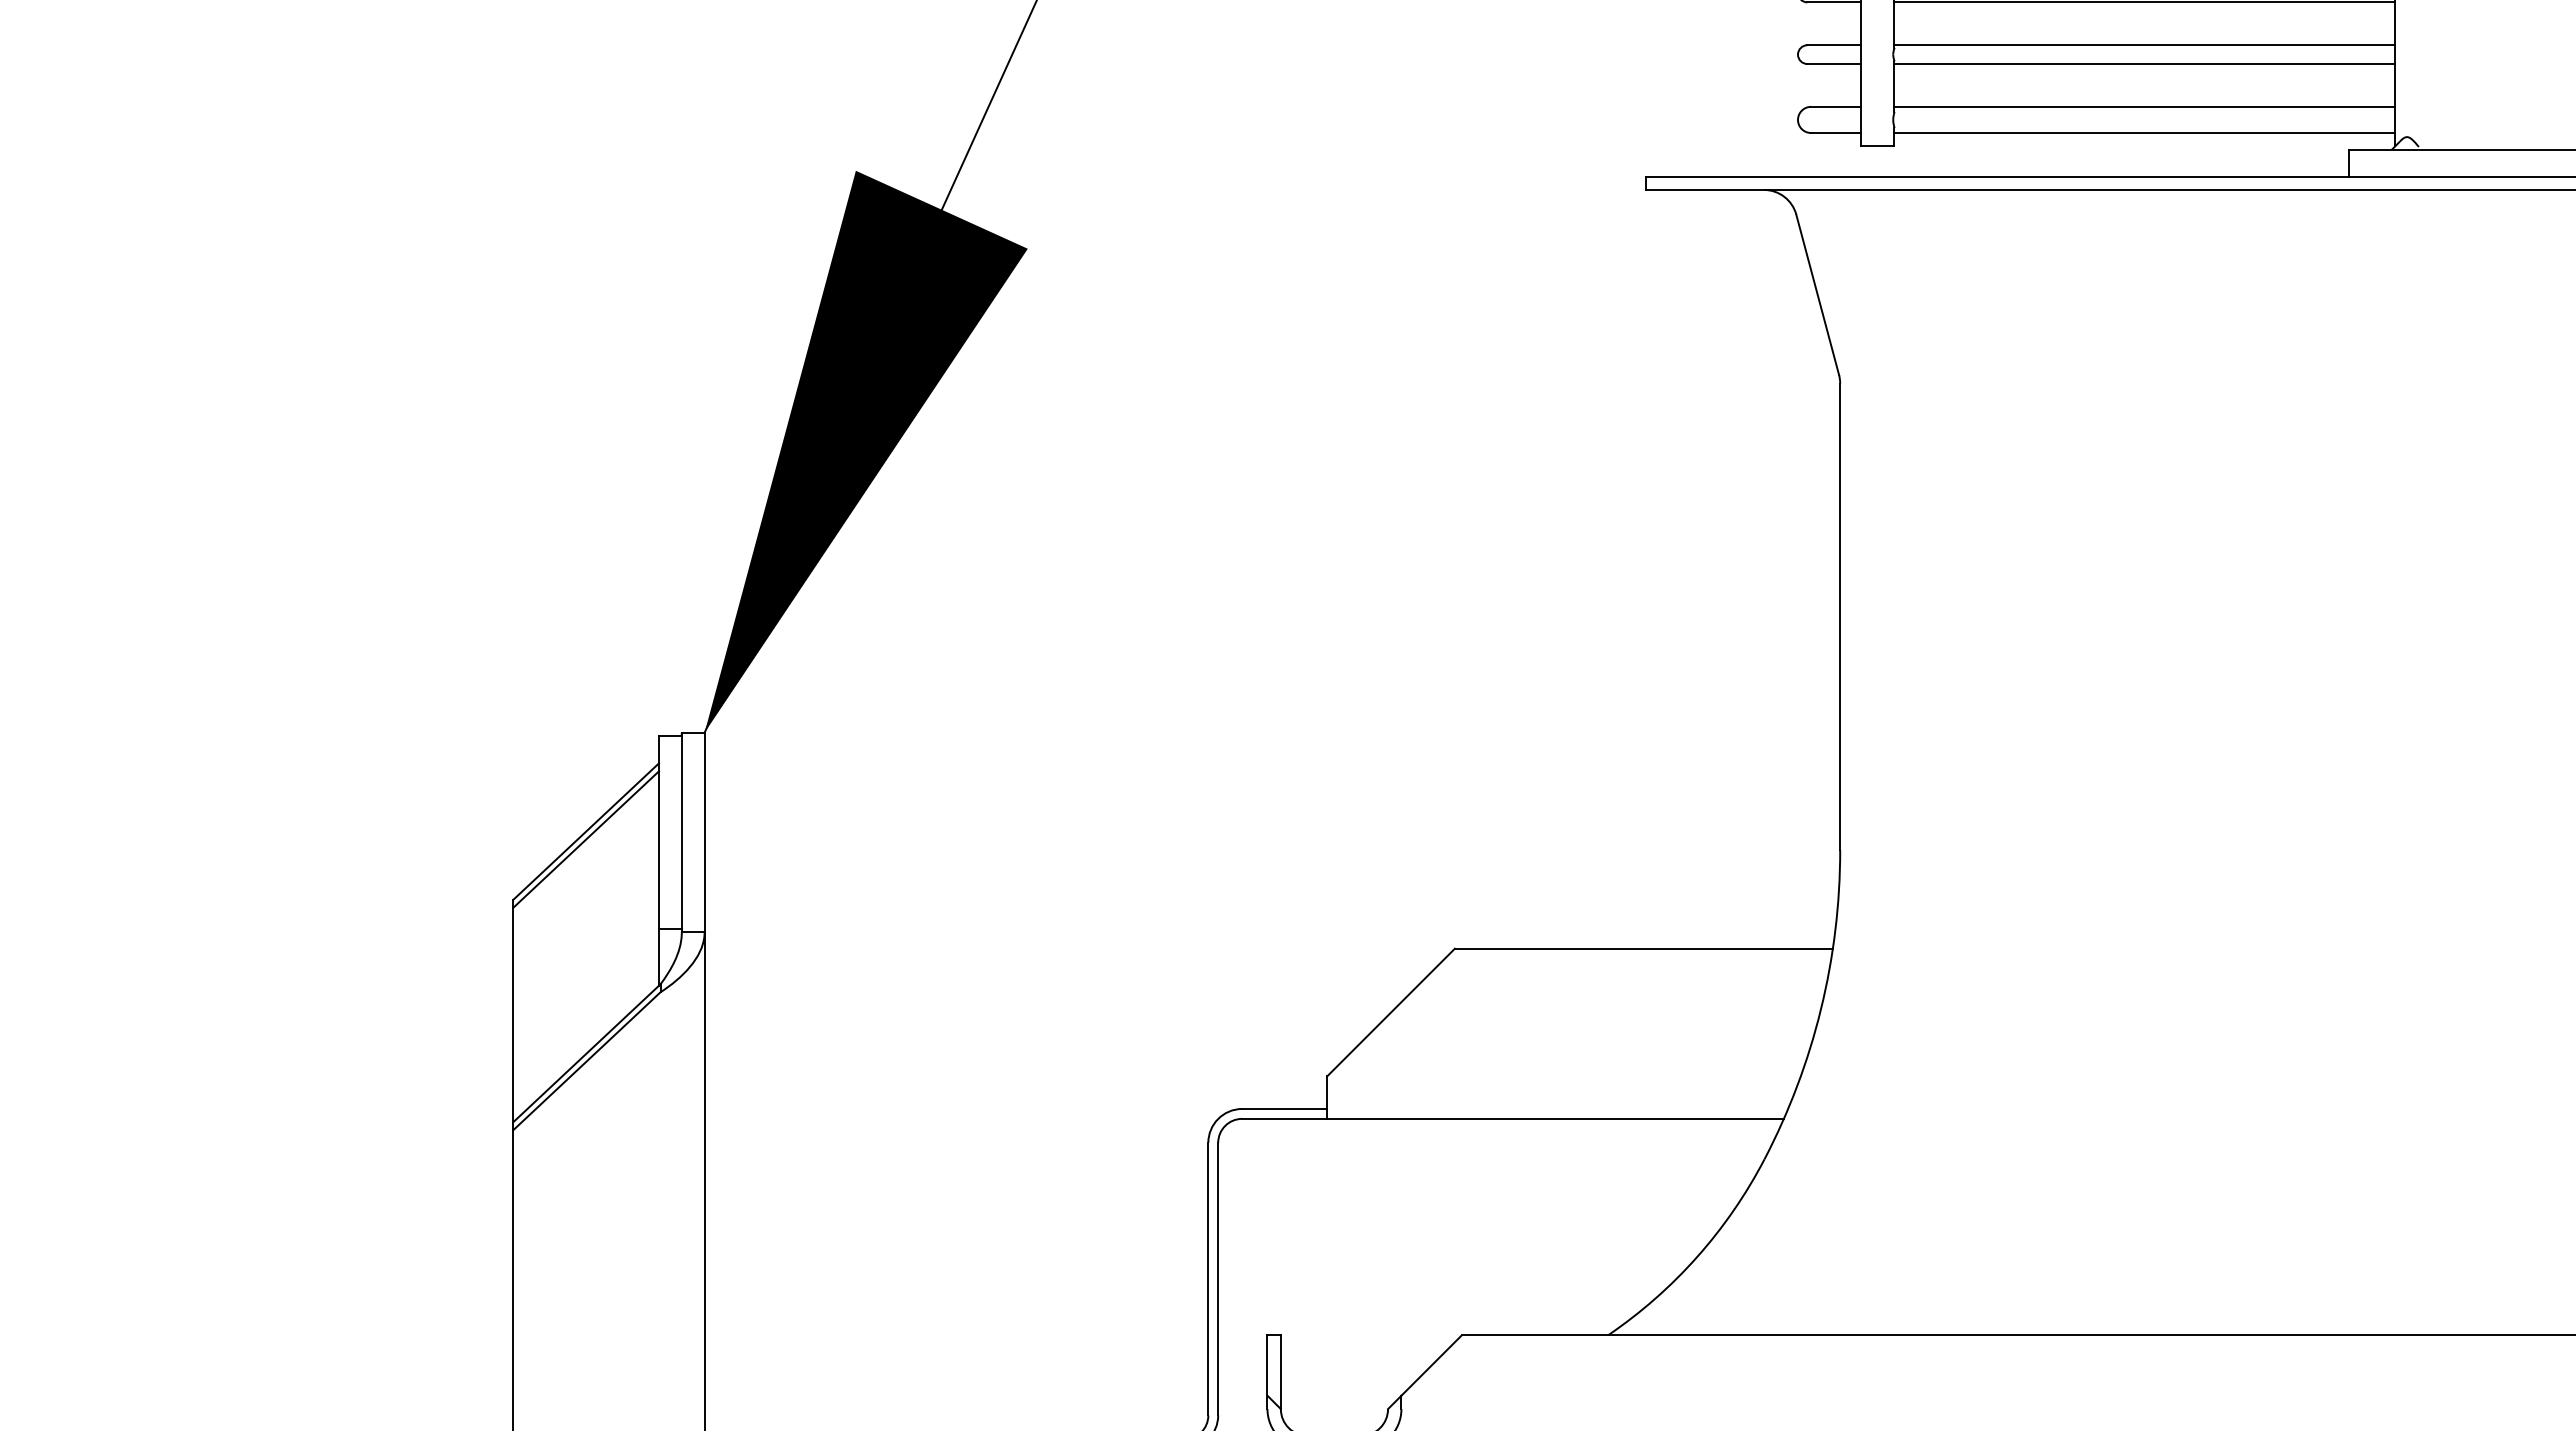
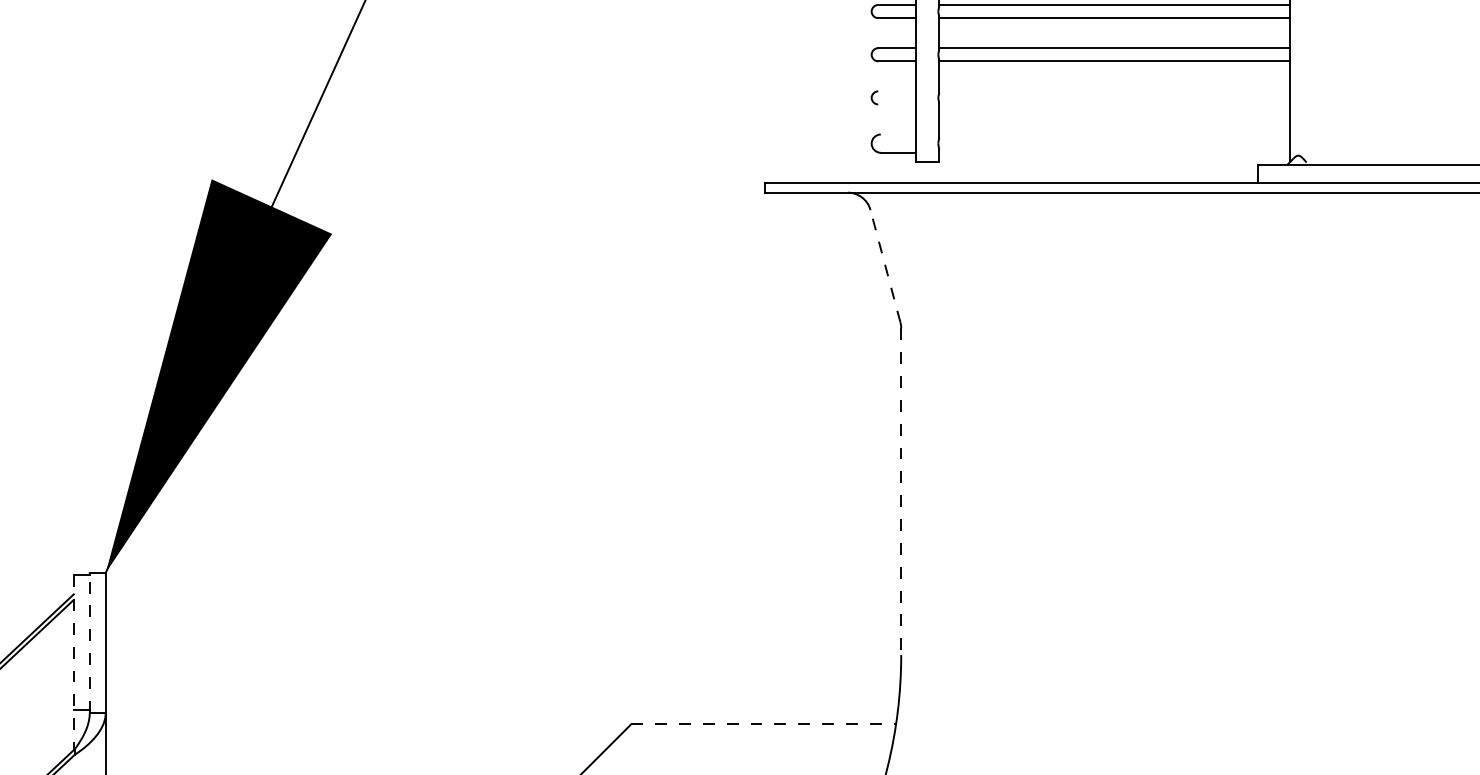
line: (1833, 45) -> (896, 91), removed
line: (2144, 45) -> (1114, 91), removed
line: (1833, 64) -> (896, 104), removed
line: (2144, 64) -> (1114, 104), removed
line: (1835, 106) -> (897, 134), removed
line: (2144, 106) -> (1114, 134), removed
line: (2144, 133) -> (1114, 153), removed
line: (1817, 294) -> (885, 265), solid -> dashed
line: (1840, 617) -> (901, 492), solid -> dashed
line: (681, 832) -> (89, 642), solid -> dashed
line: (659, 860) -> (74, 662), solid -> dashed
line: (1644, 948) -> (764, 724), solid -> dashed

